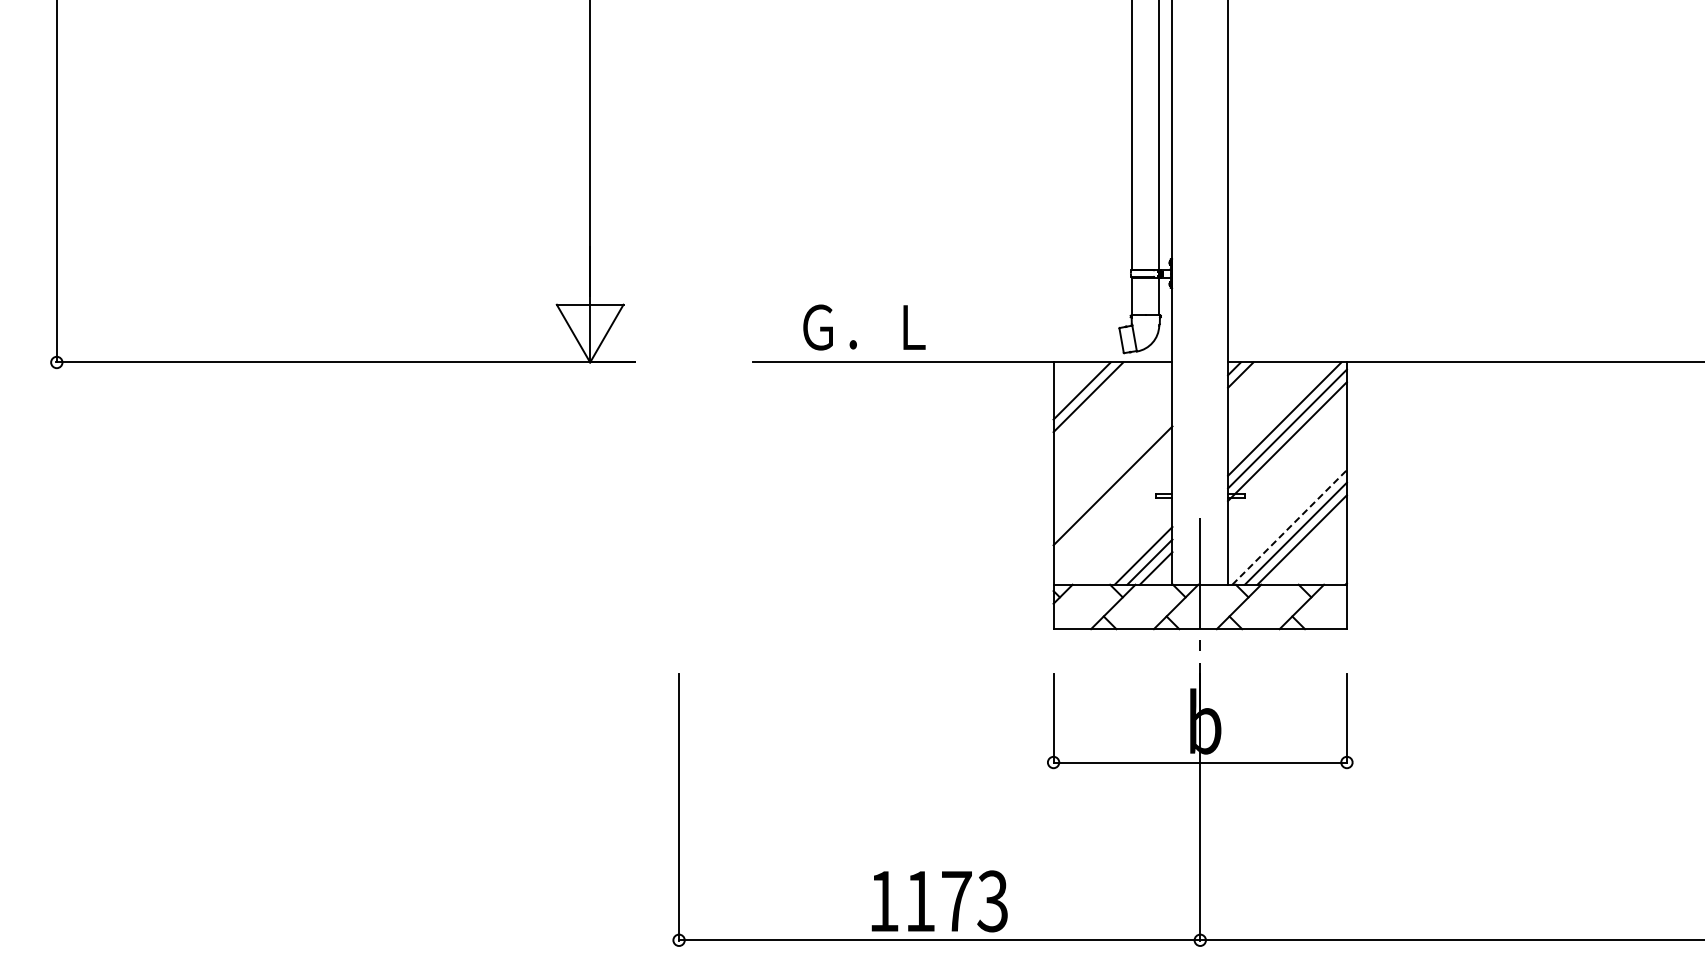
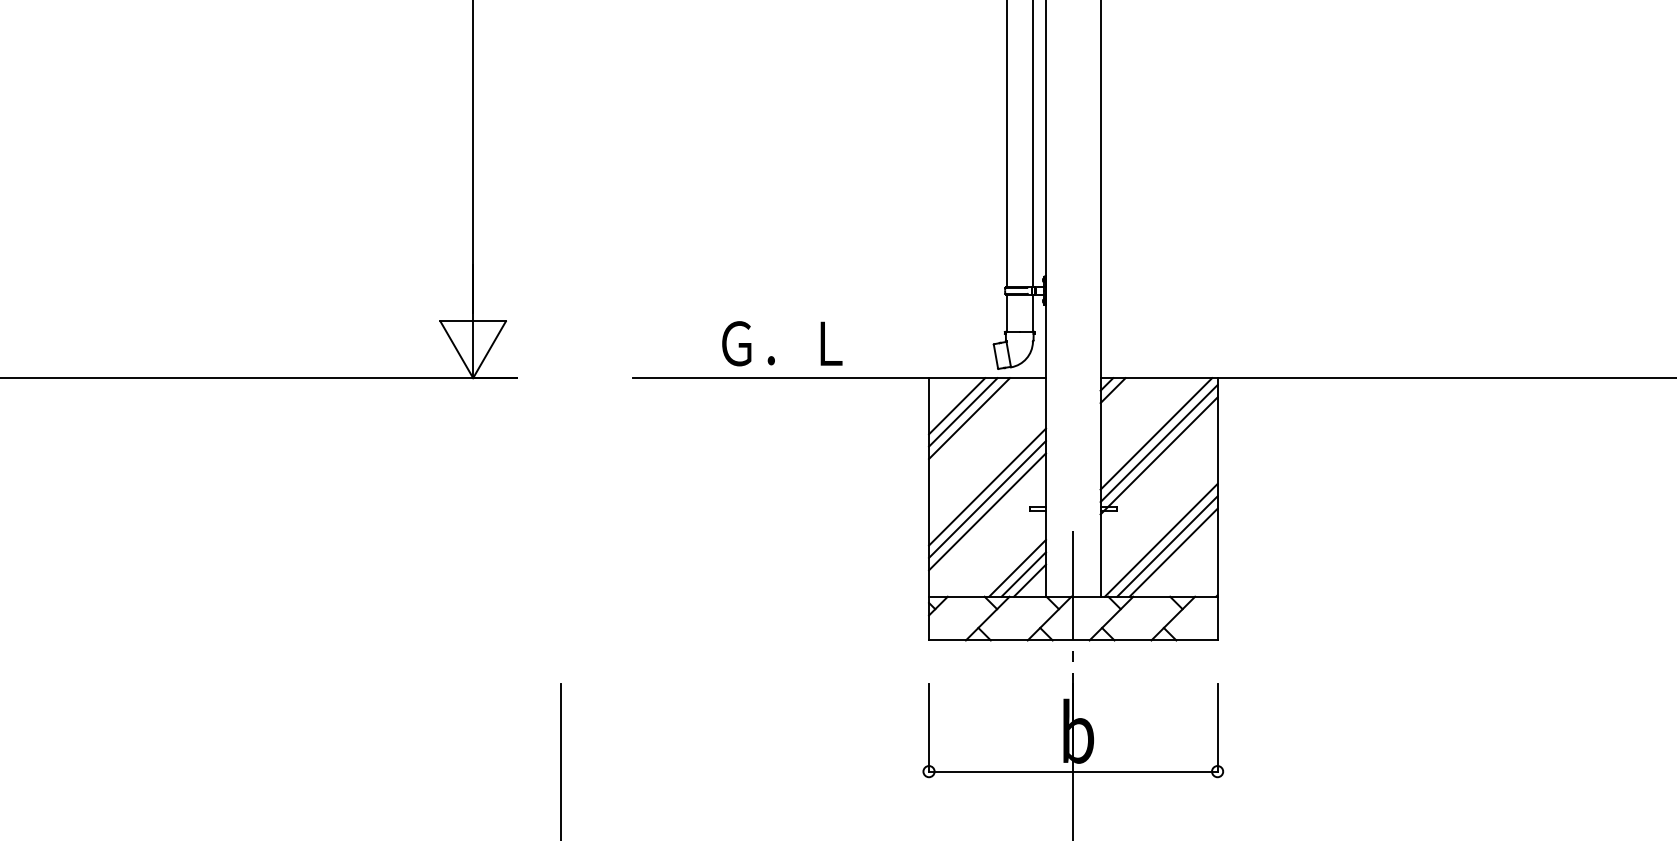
text: (864, 327) -> (782, 343), moved
line: (1094, 403) -> (969, 418), added
line: (1112, 472) -> (986, 486), added
line: (1112, 497) -> (986, 510), added
line: (1290, 527) -> (1162, 540), dashed -> solid

